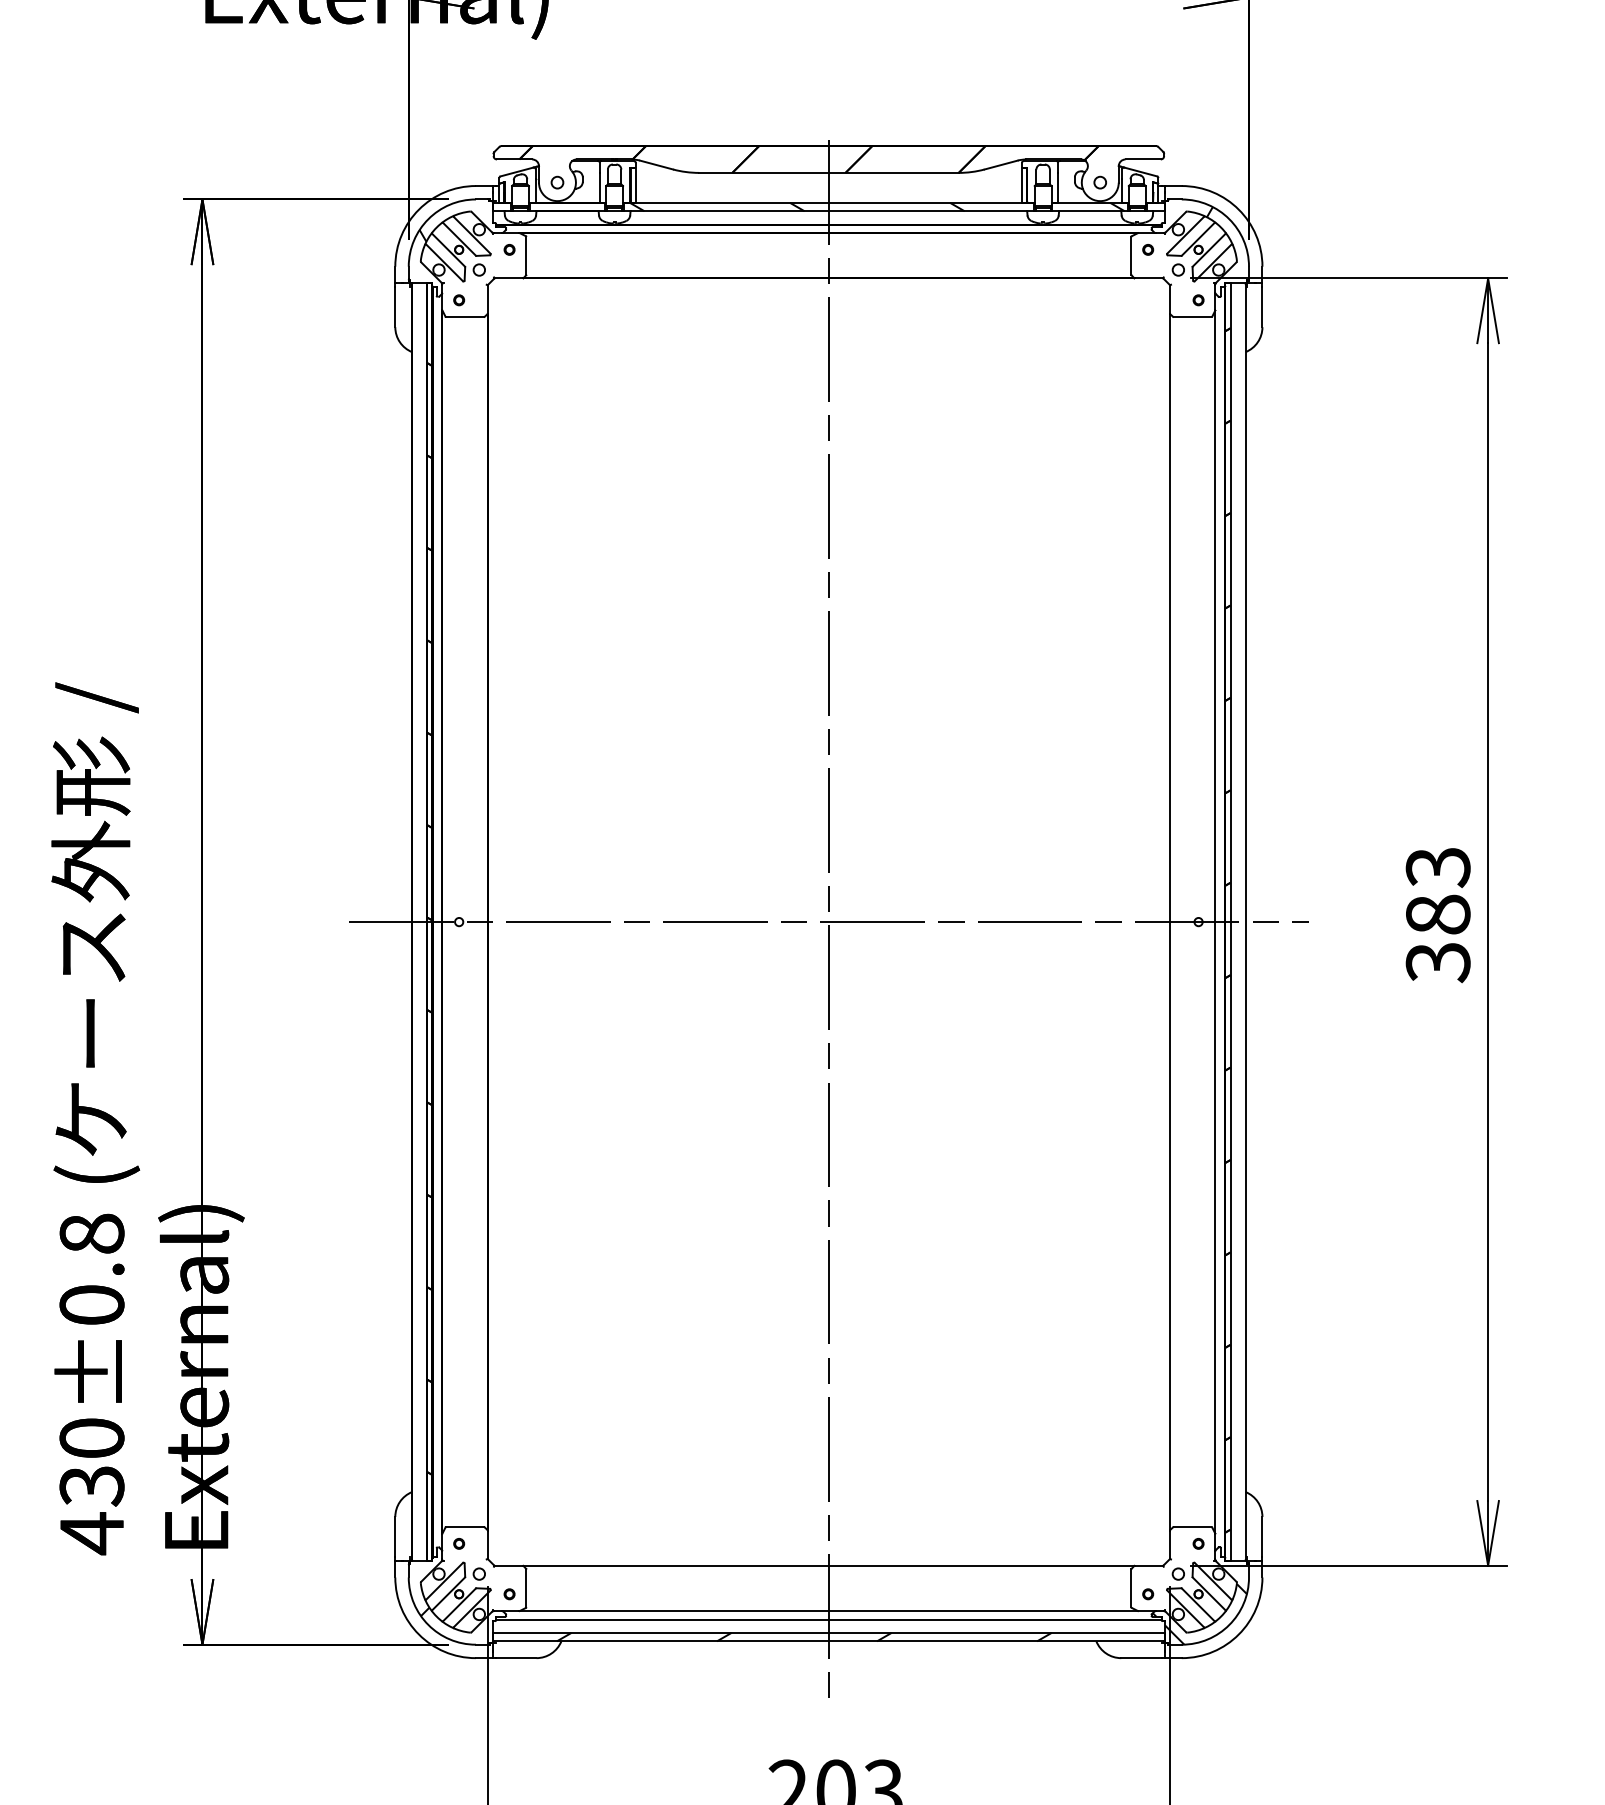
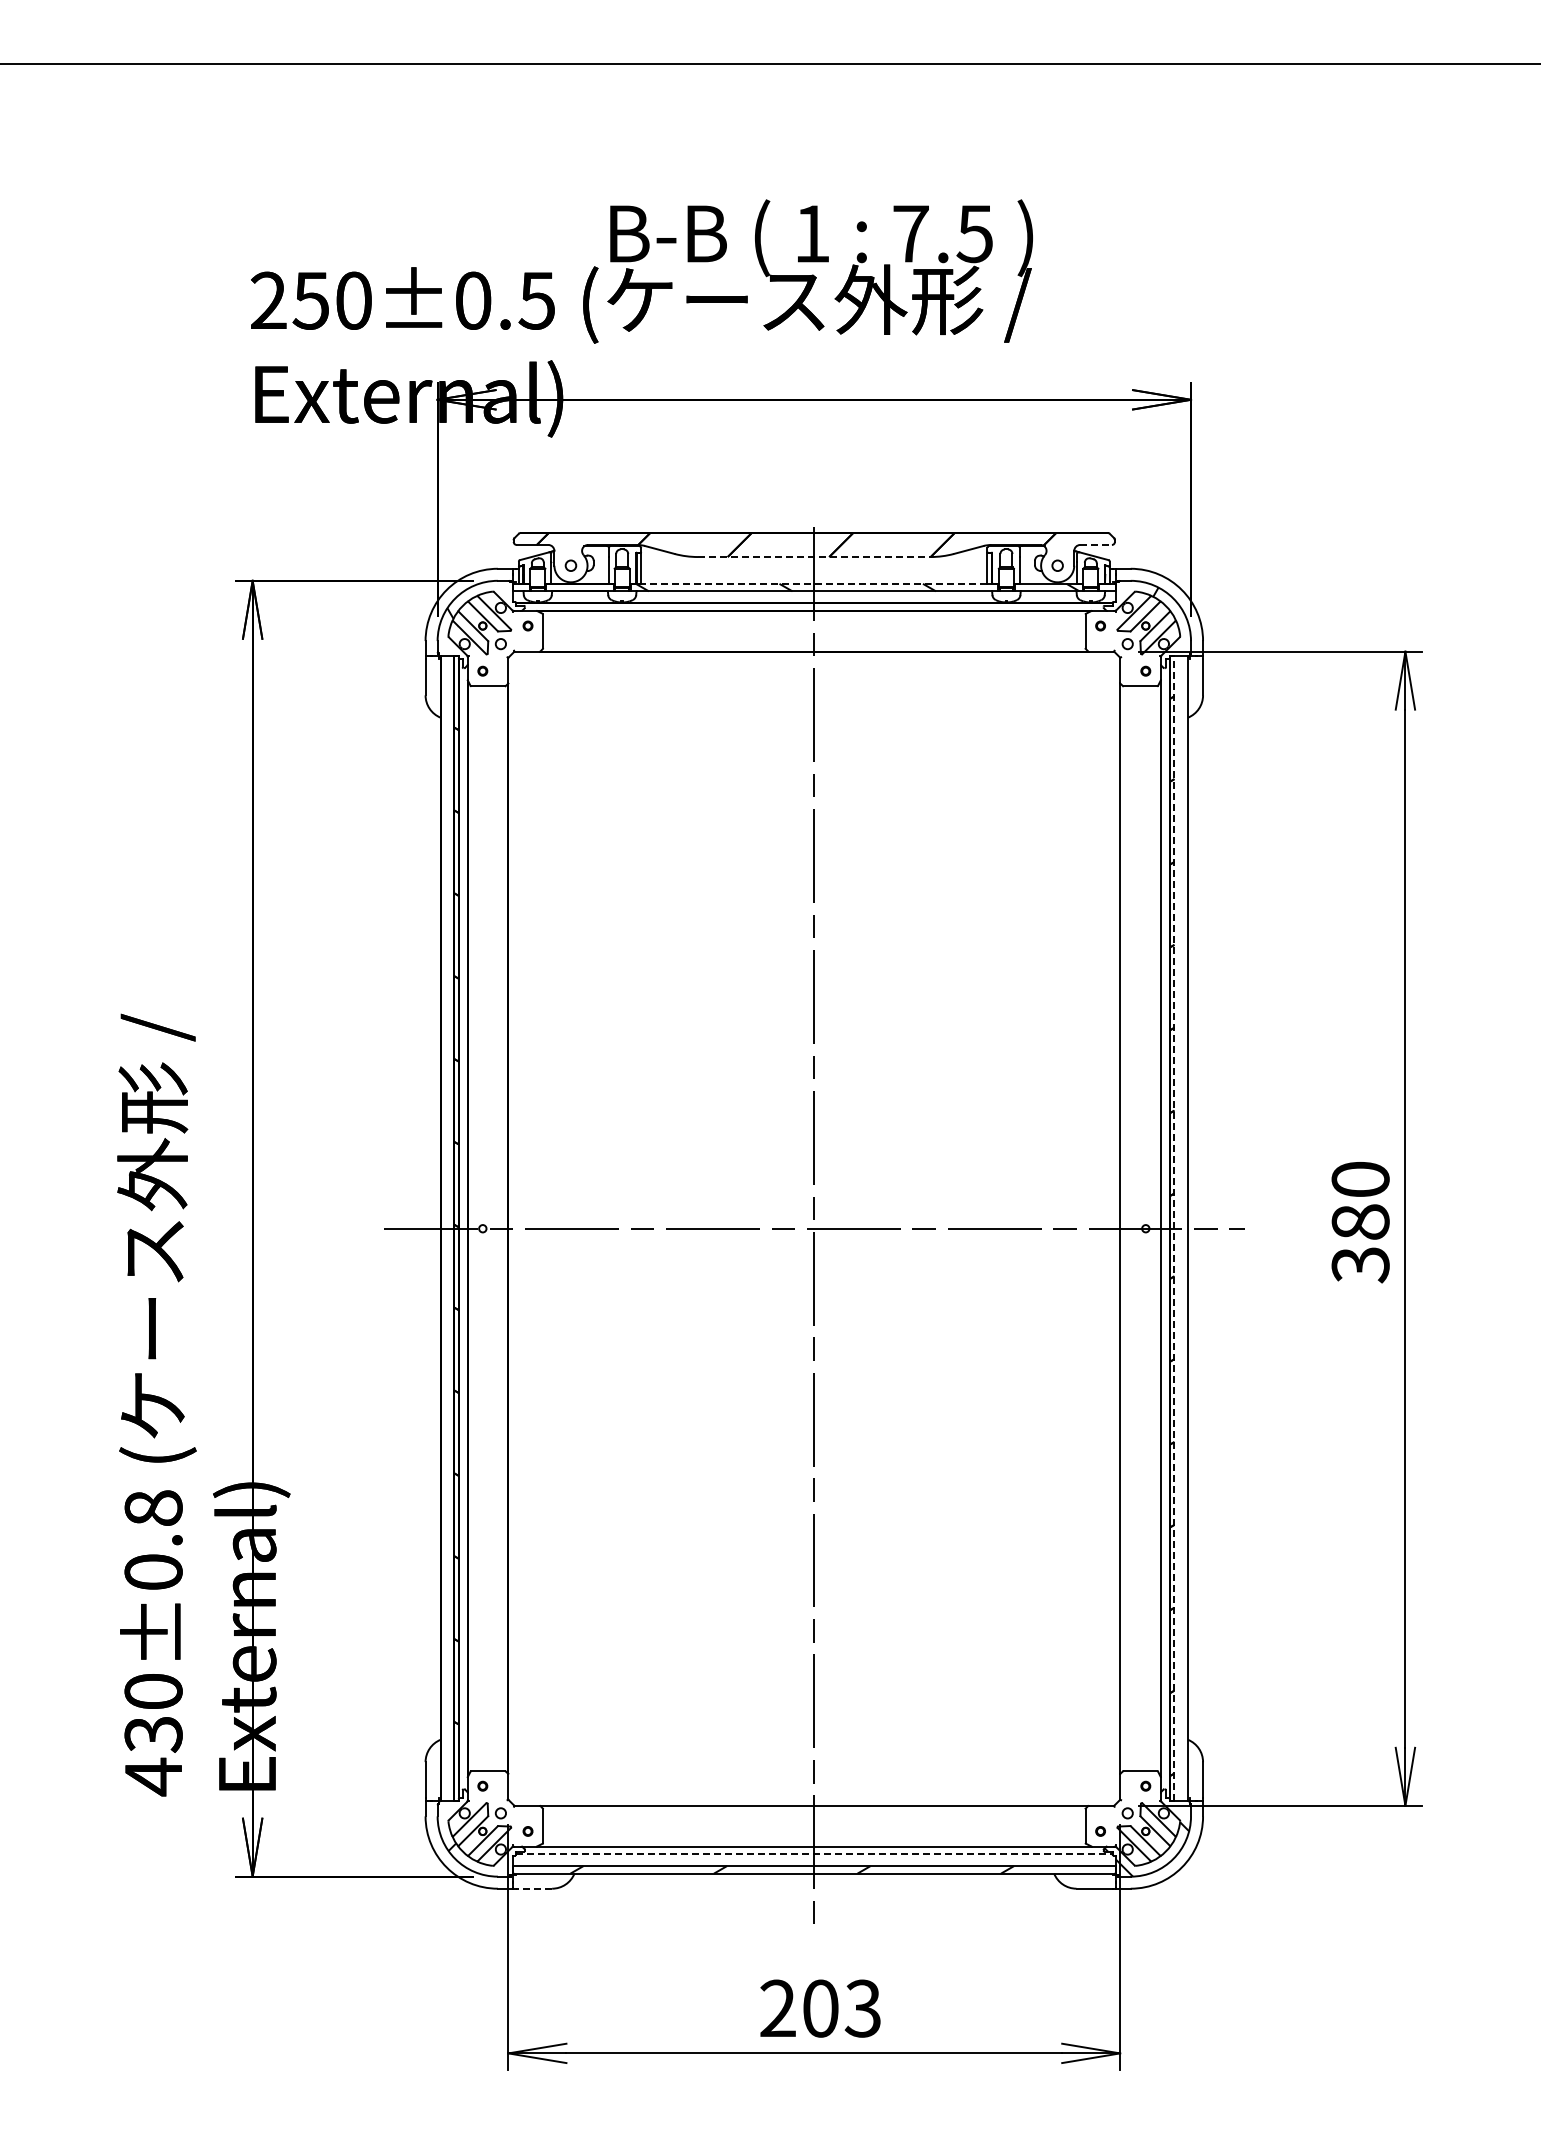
line: (1143, 158) -> (1096, 544), solid -> dashed
line: (829, 173) -> (814, 557), solid -> dashed
line: (829, 202) -> (814, 583), solid -> dashed
text: (1438, 868) -> (1360, 1180), 383 -> 380
line: (1230, 921) -> (1174, 1228), solid -> dashed
line: (829, 1619) -> (814, 1854), solid -> dashed
line: (515, 1657) -> (533, 1888), solid -> dashed

